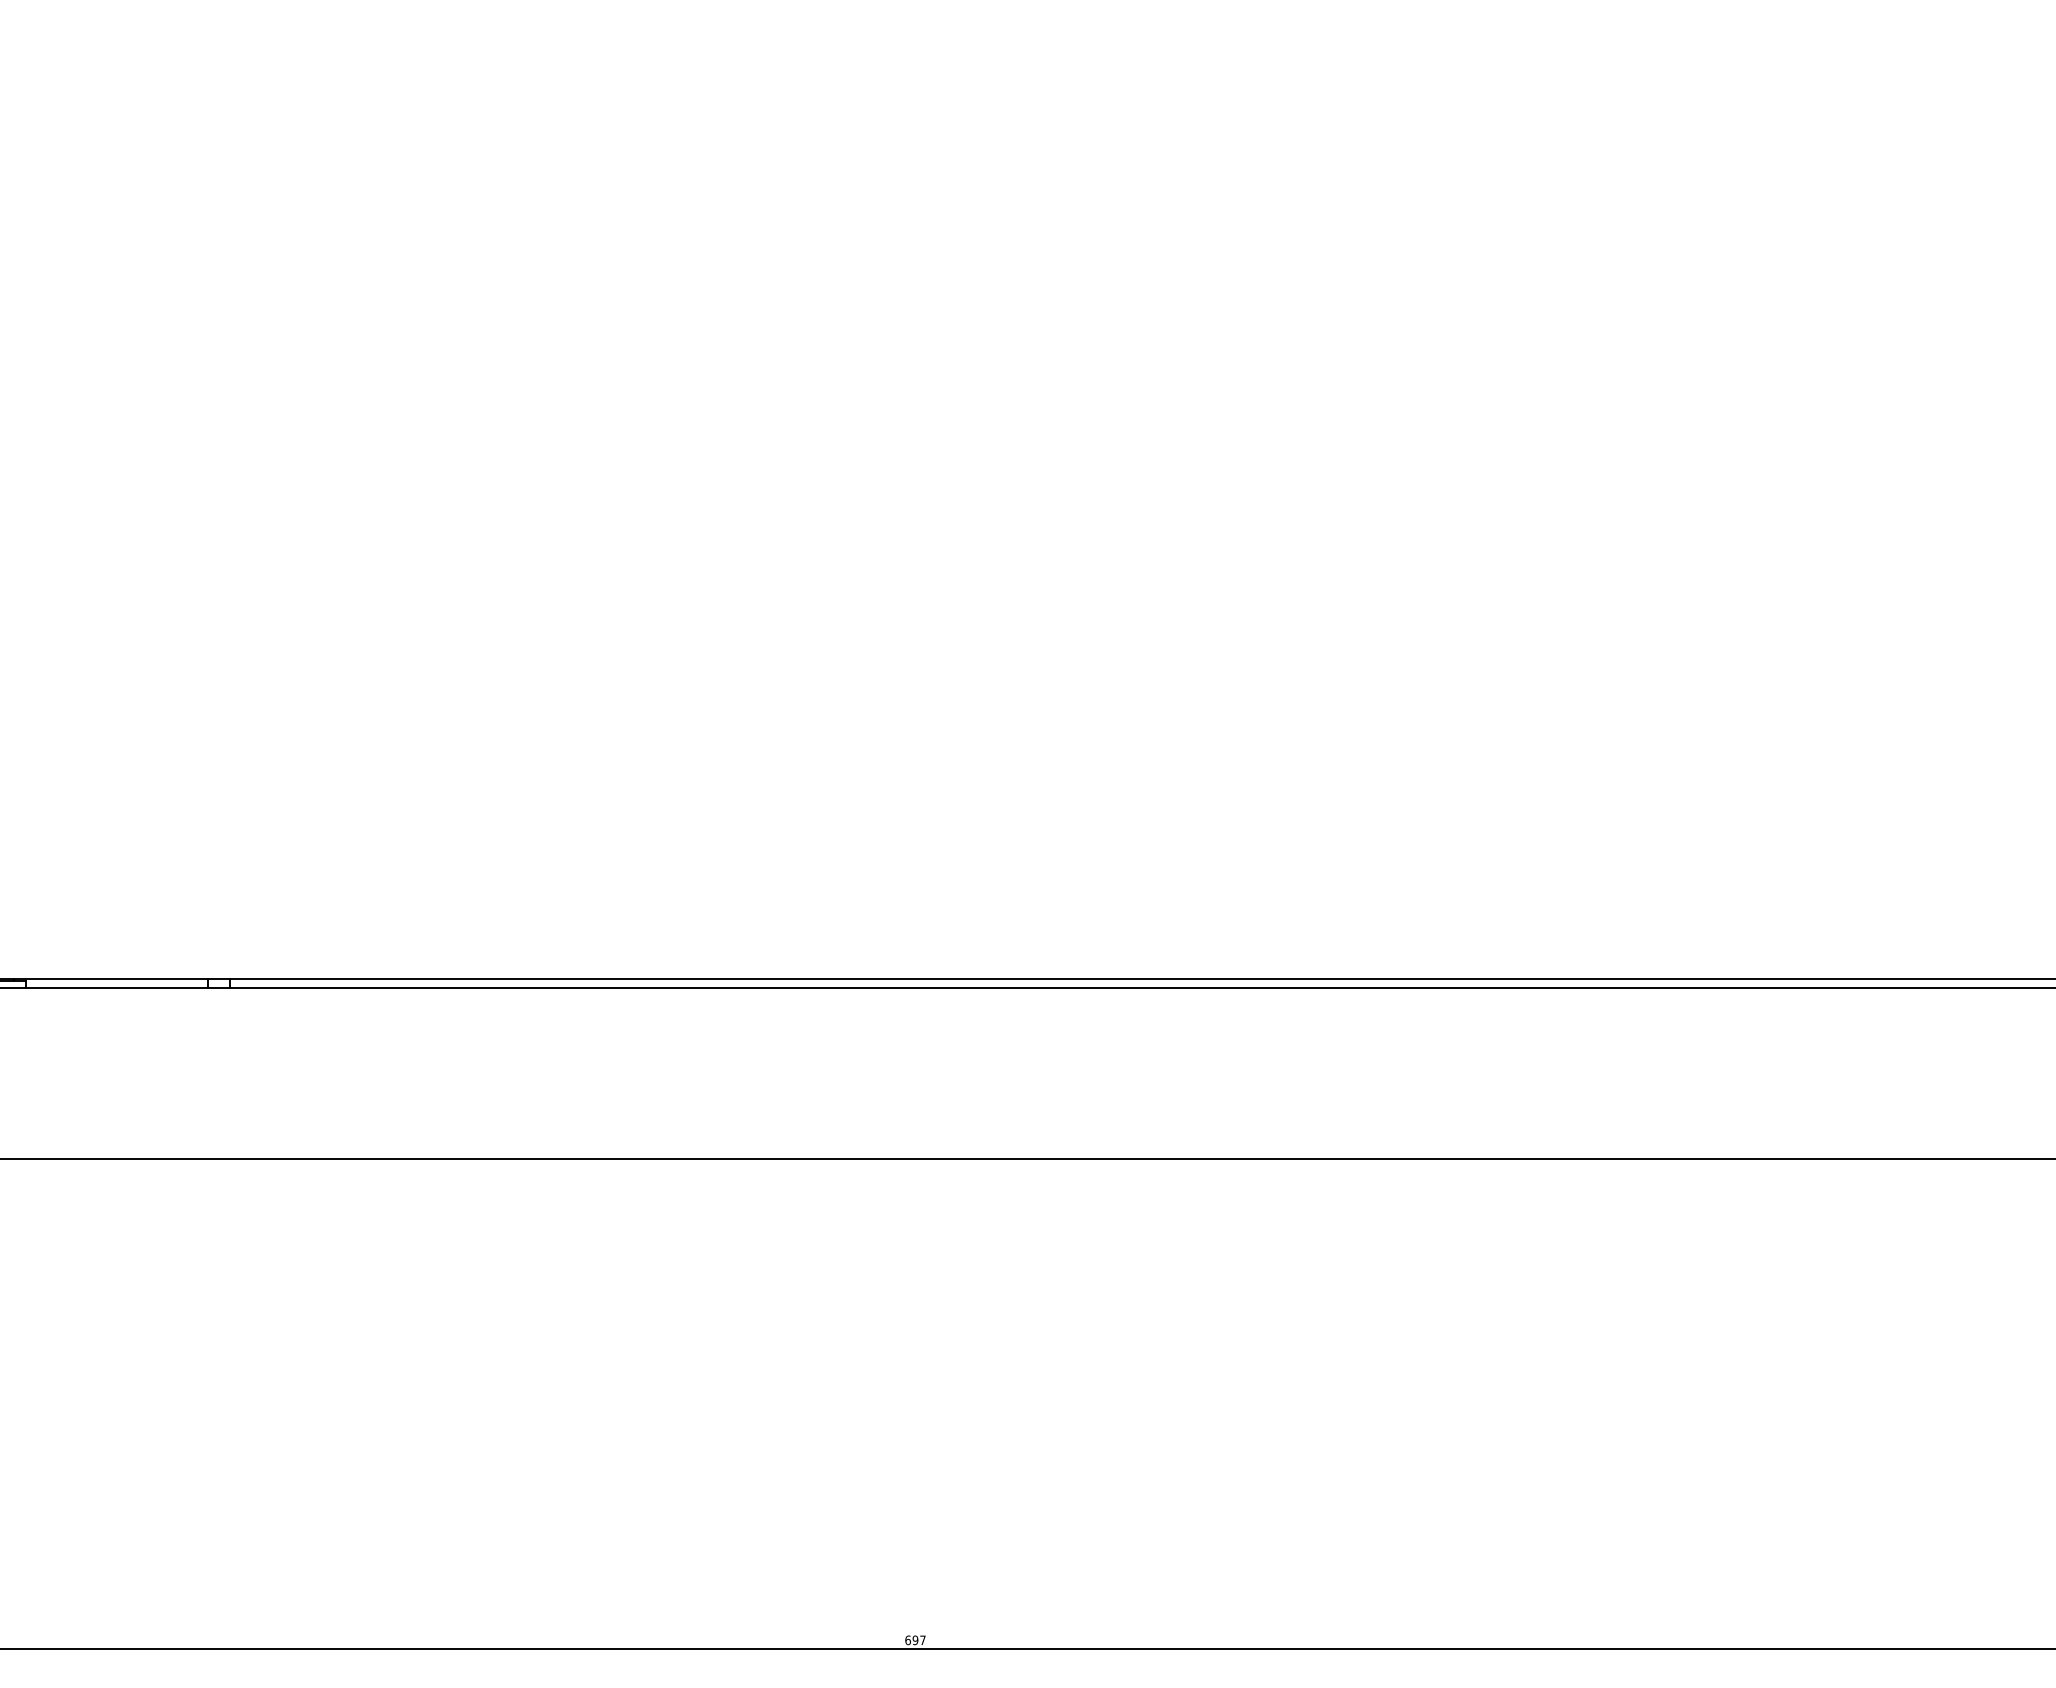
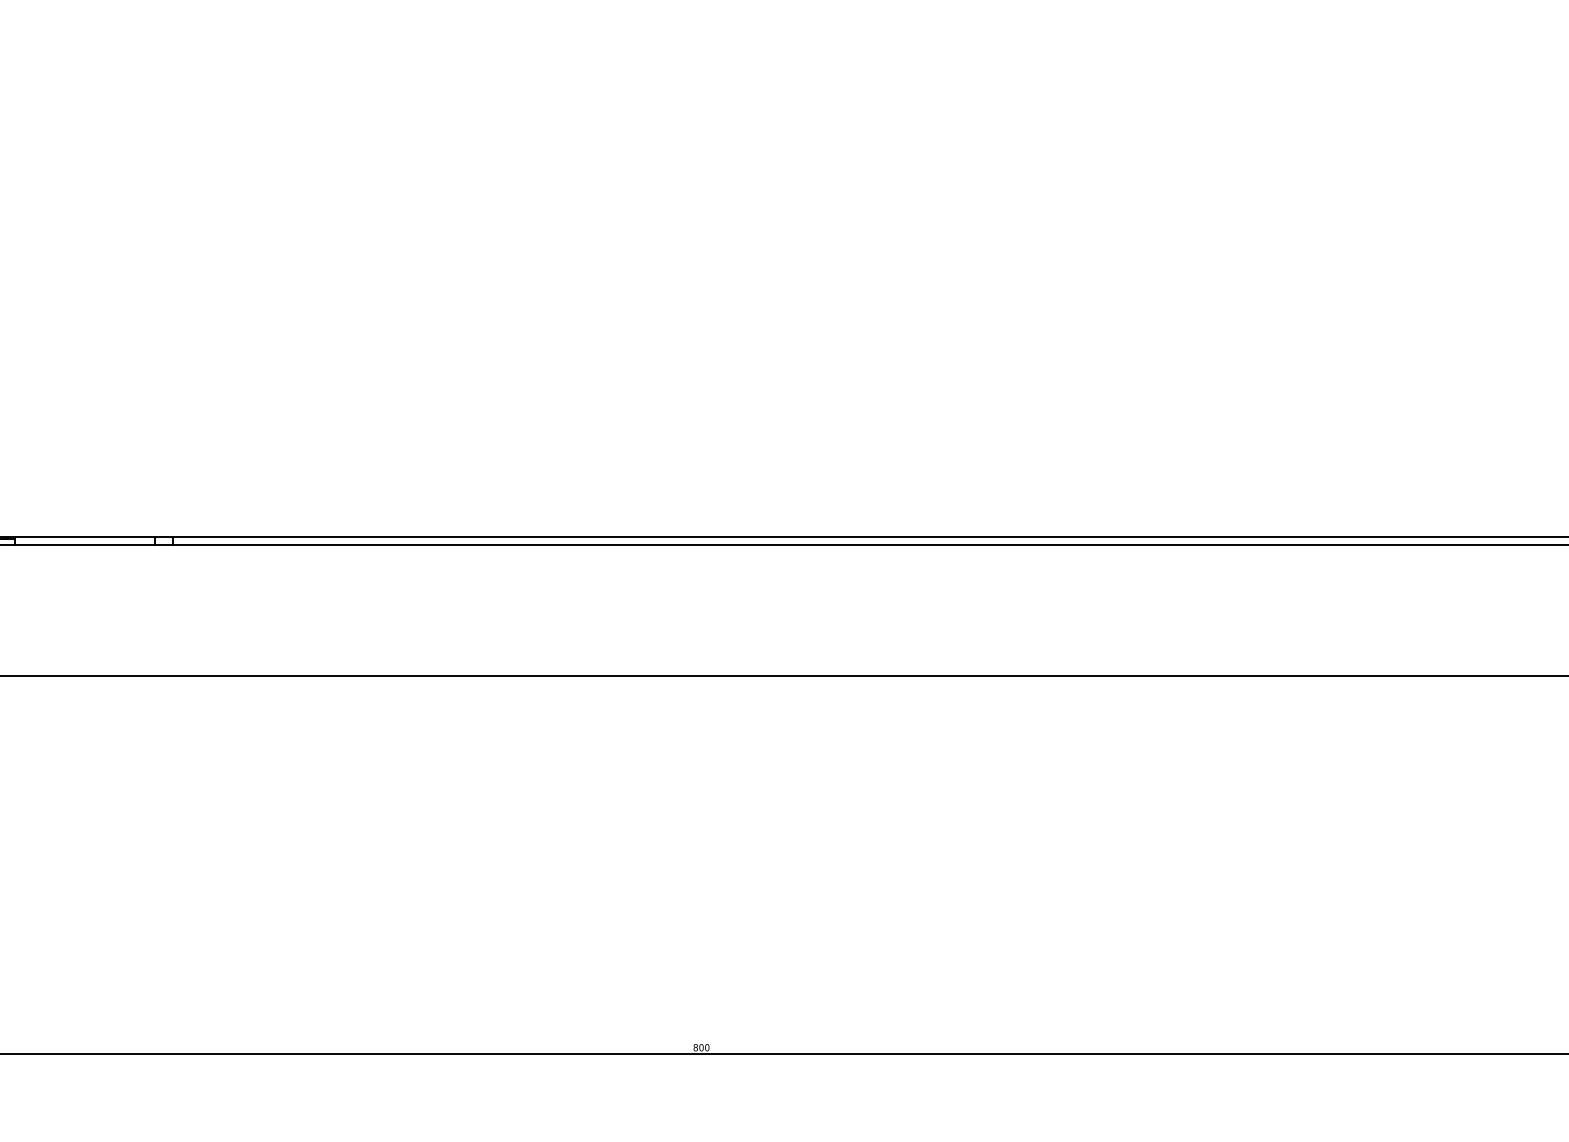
text: (915, 1640) -> (701, 1047), 697 -> 800

